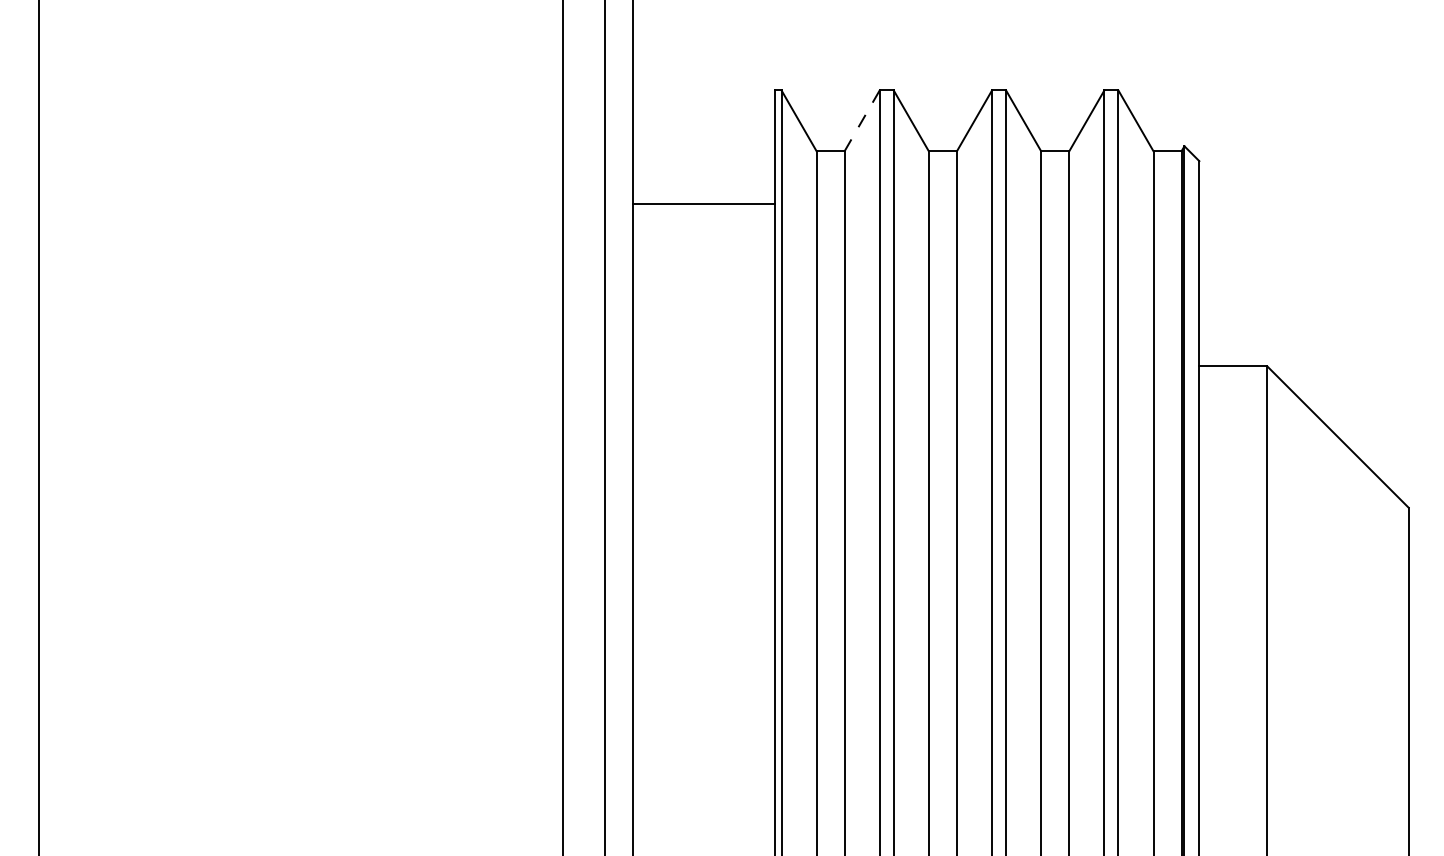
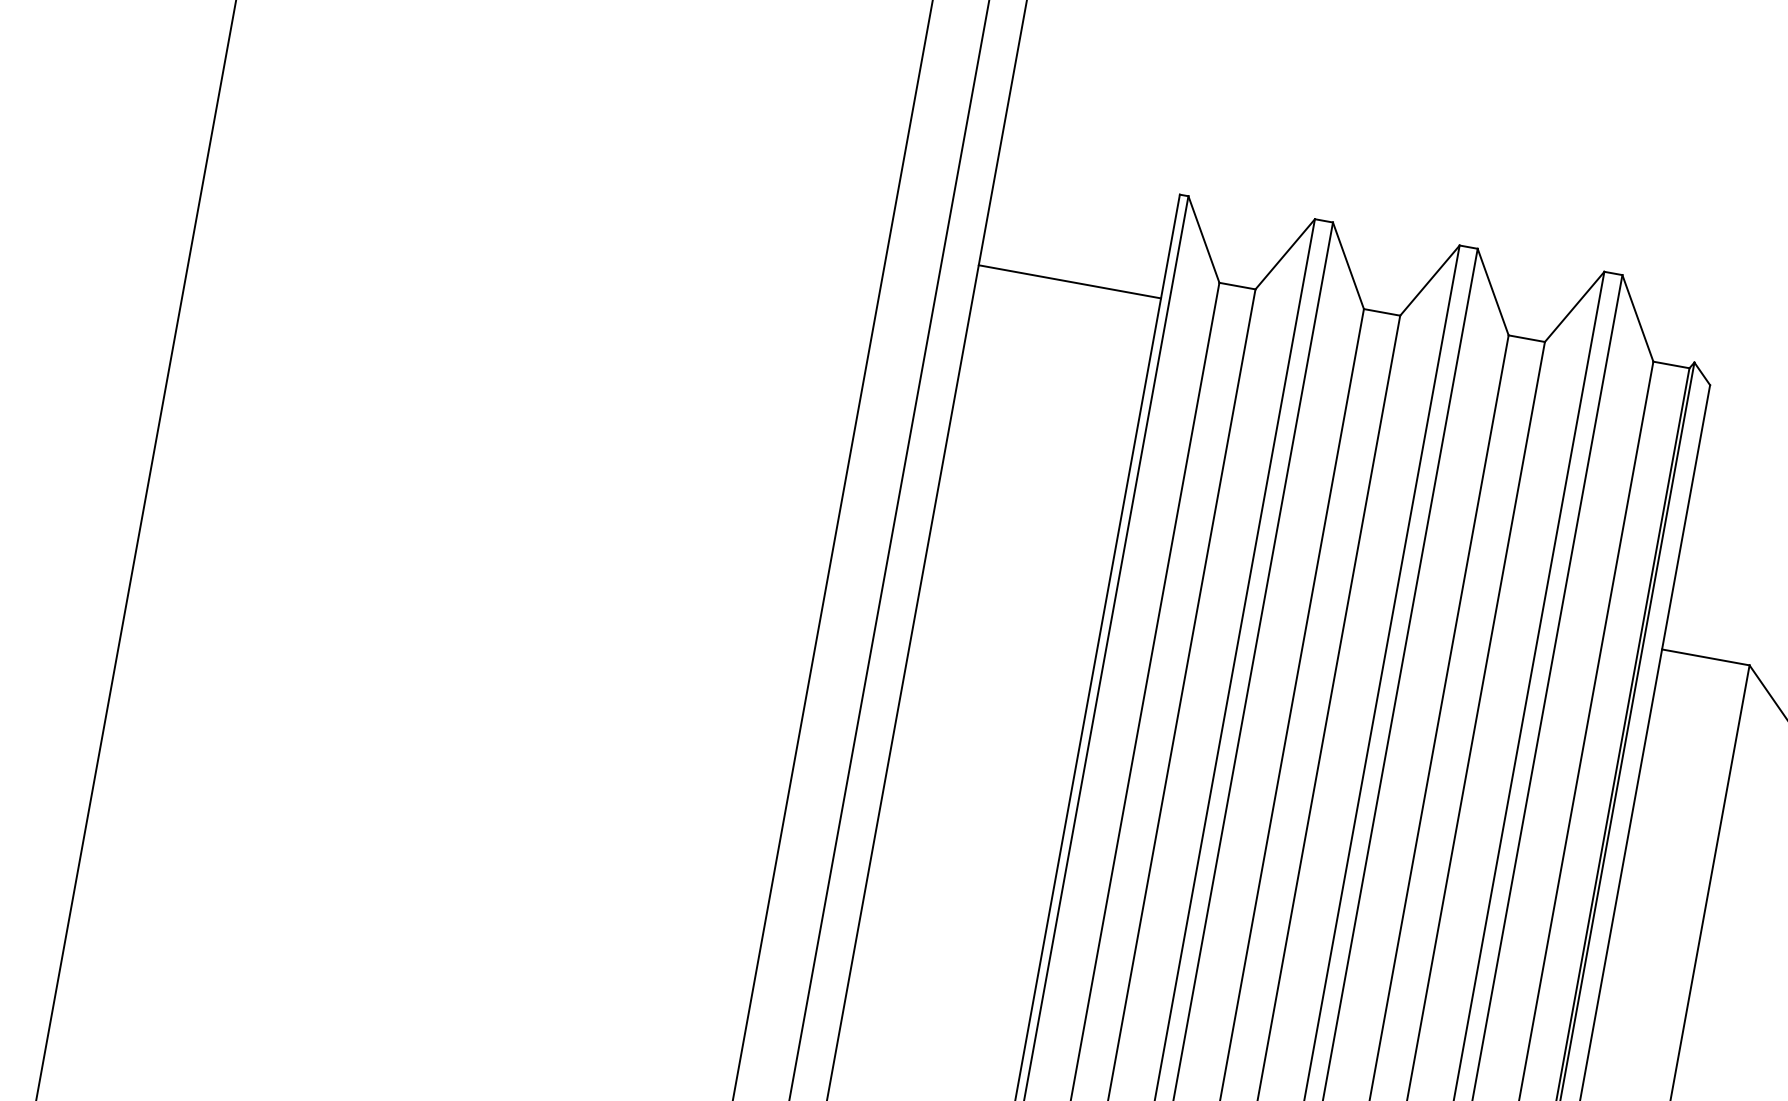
line: (861, 121) -> (1284, 254), dashed -> solid
line: (703, 203) -> (1069, 281), moved

